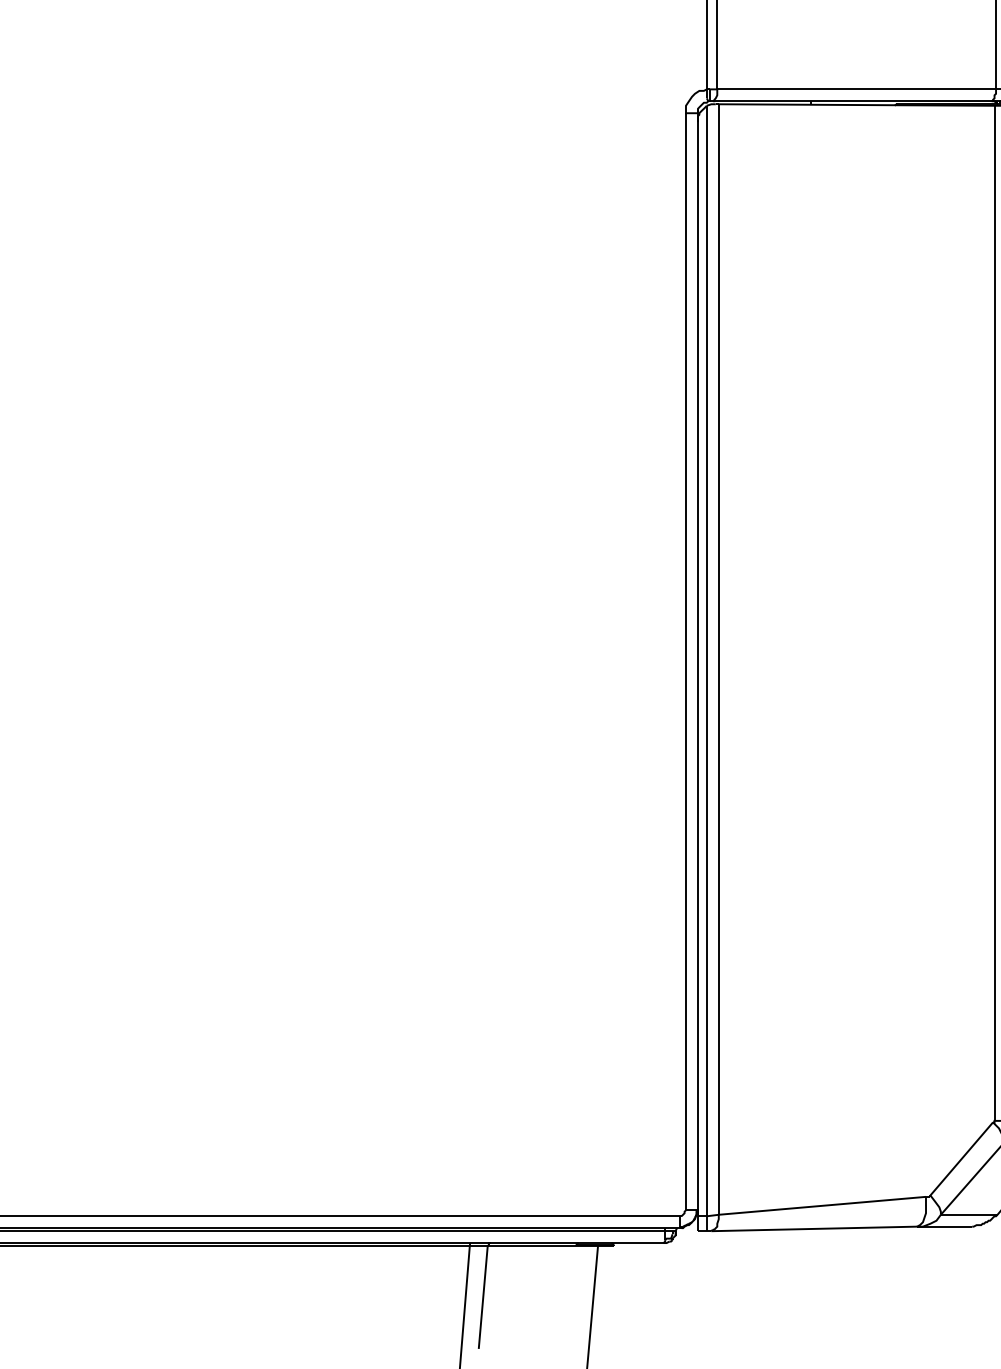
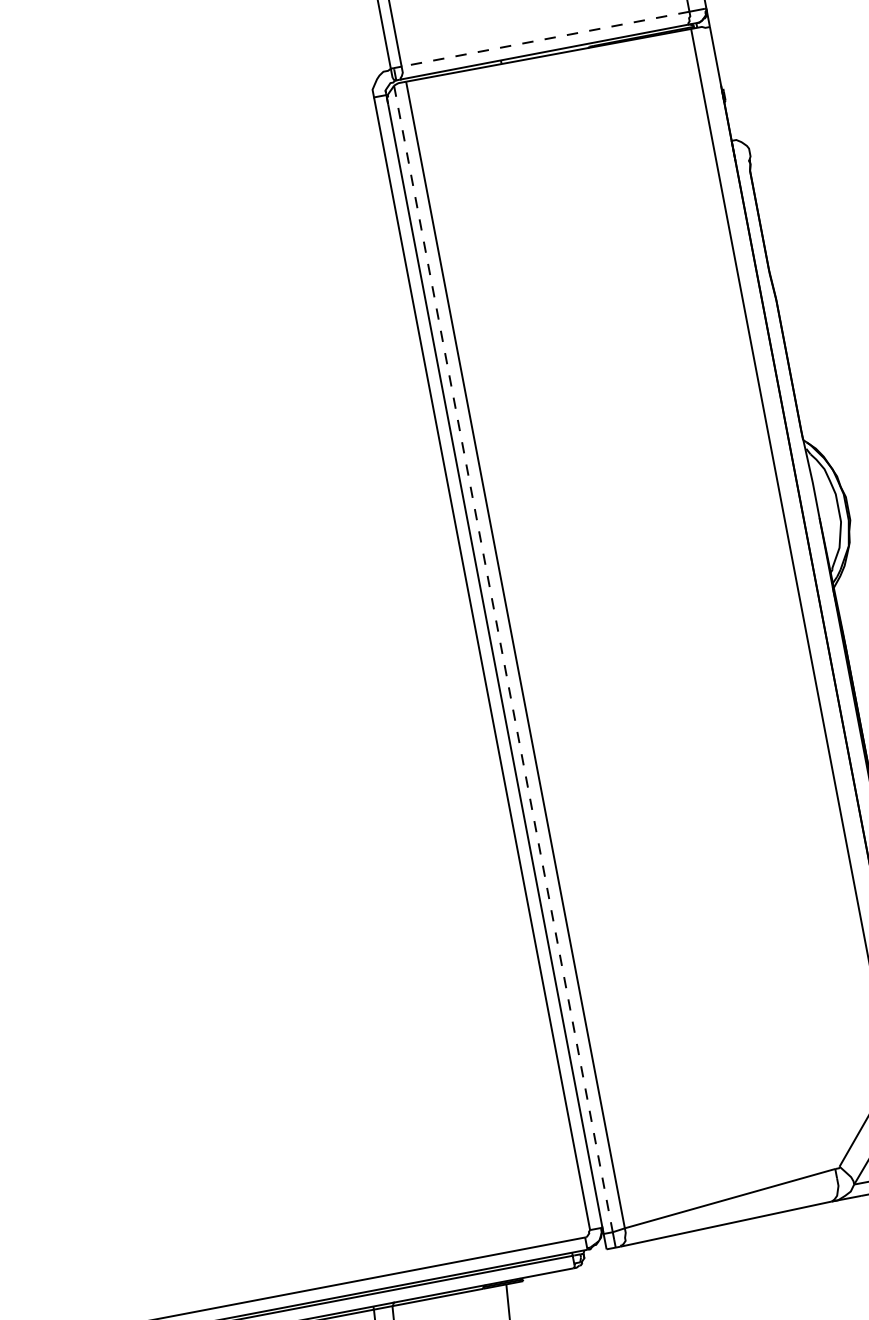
line: (856, 89) -> (545, 39), solid -> dashed
line: (706, 661) -> (503, 659), solid -> dashed

